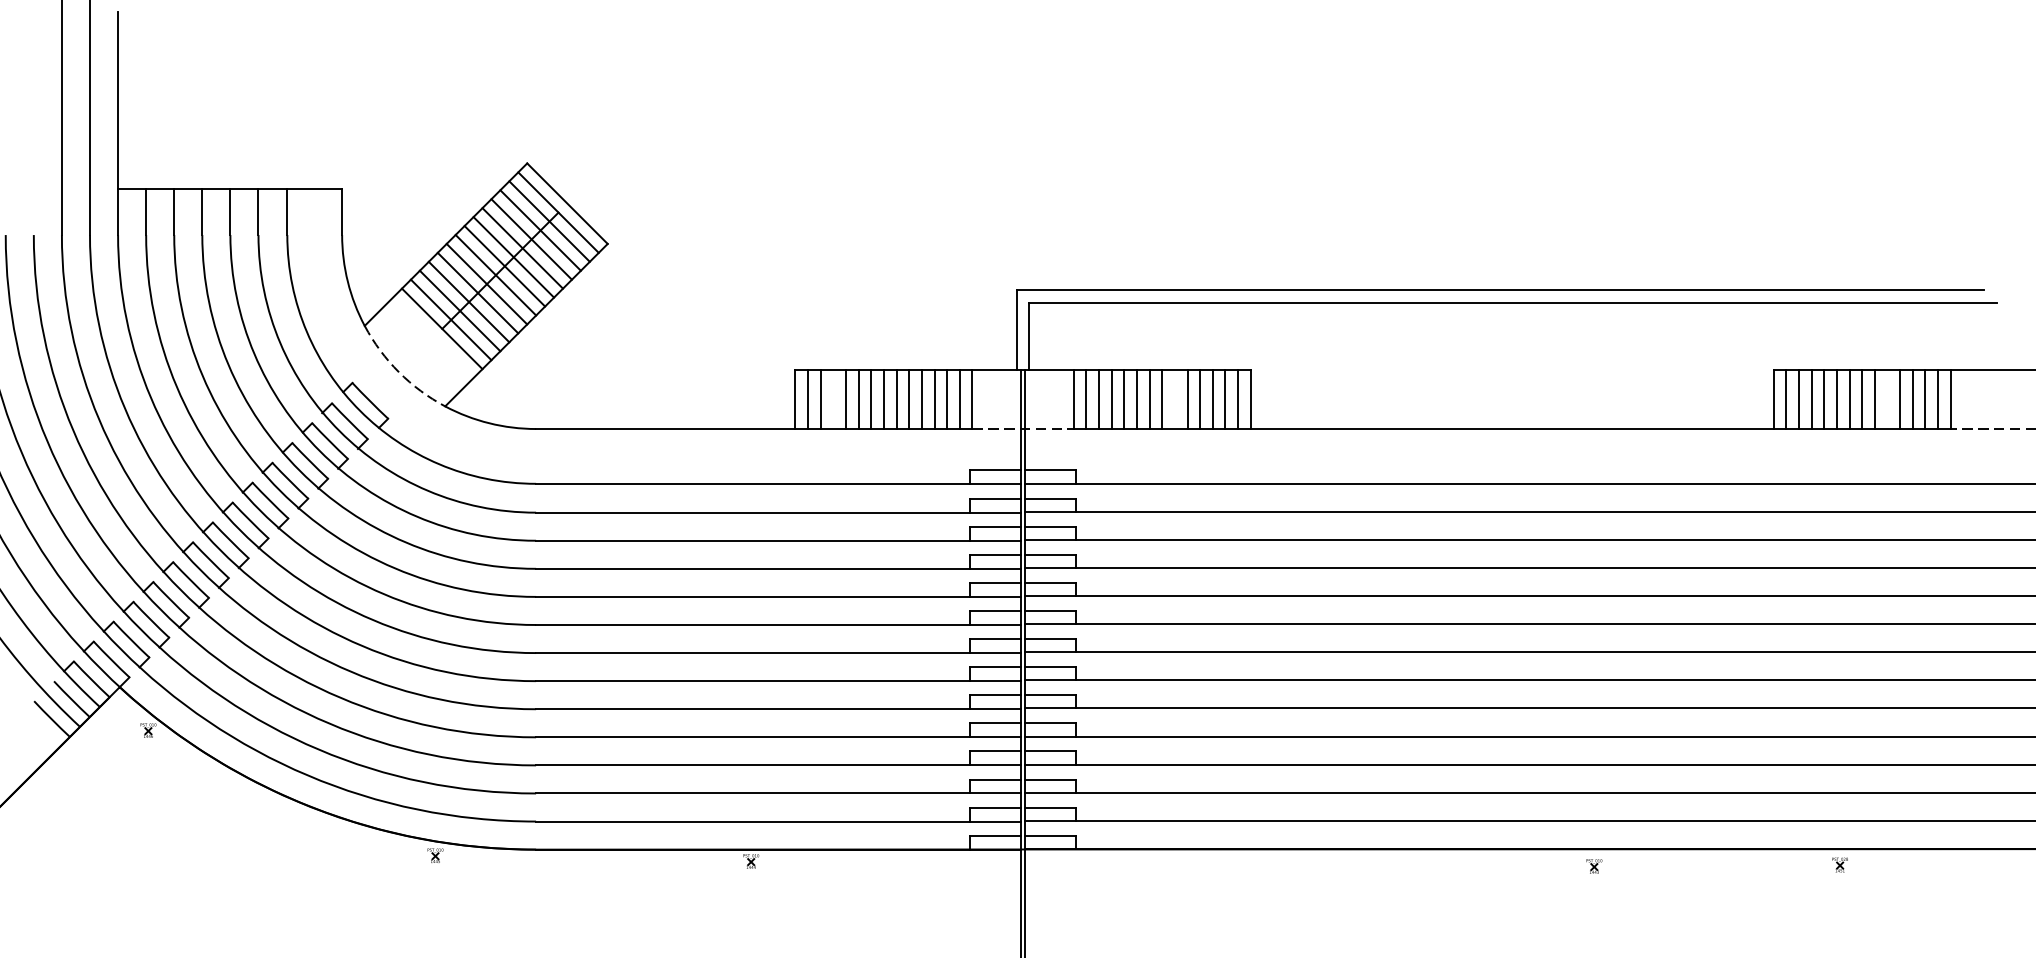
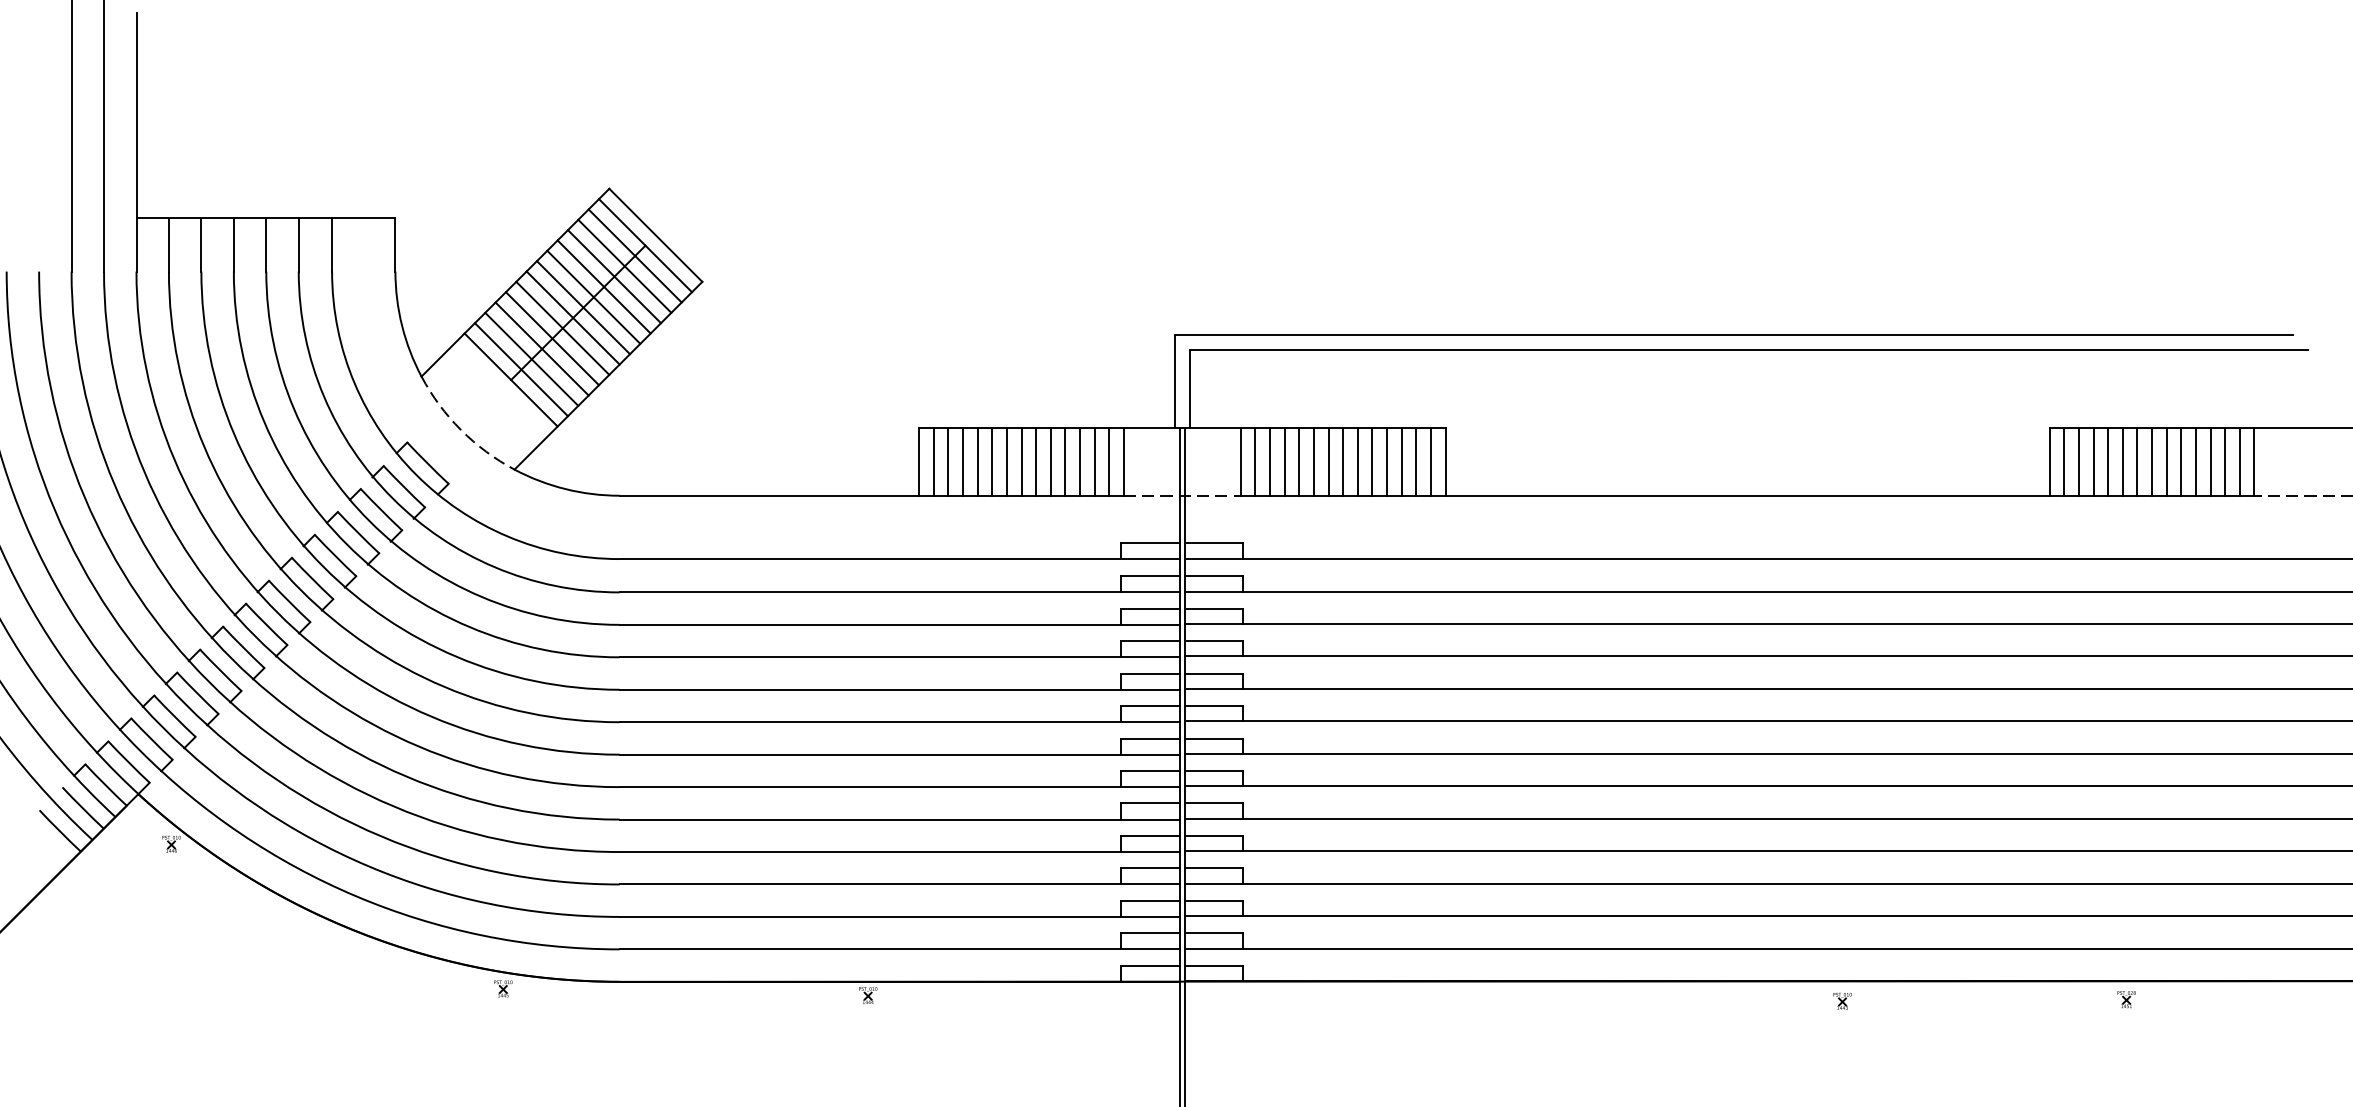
line: (833, 399) -> (963, 461), added
line: (1174, 399) -> (1357, 461), added
line: (1887, 399) -> (2181, 461), added

